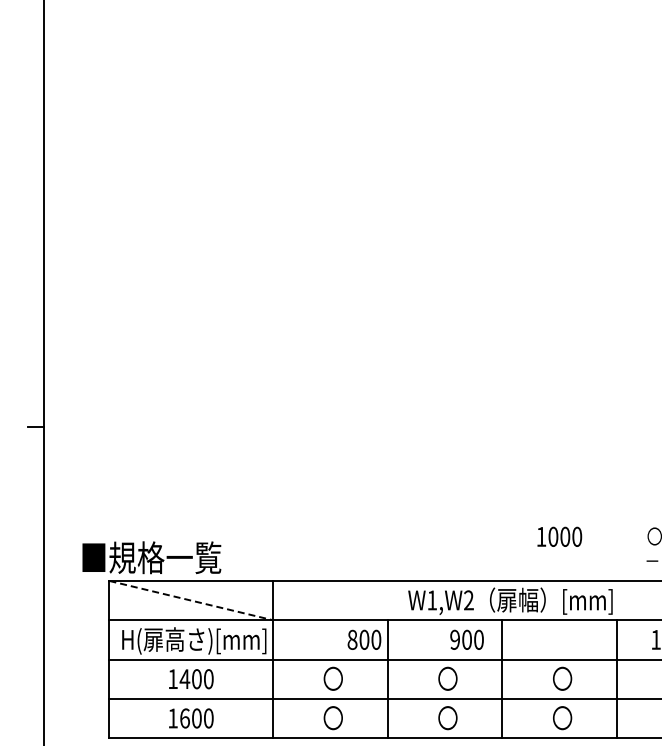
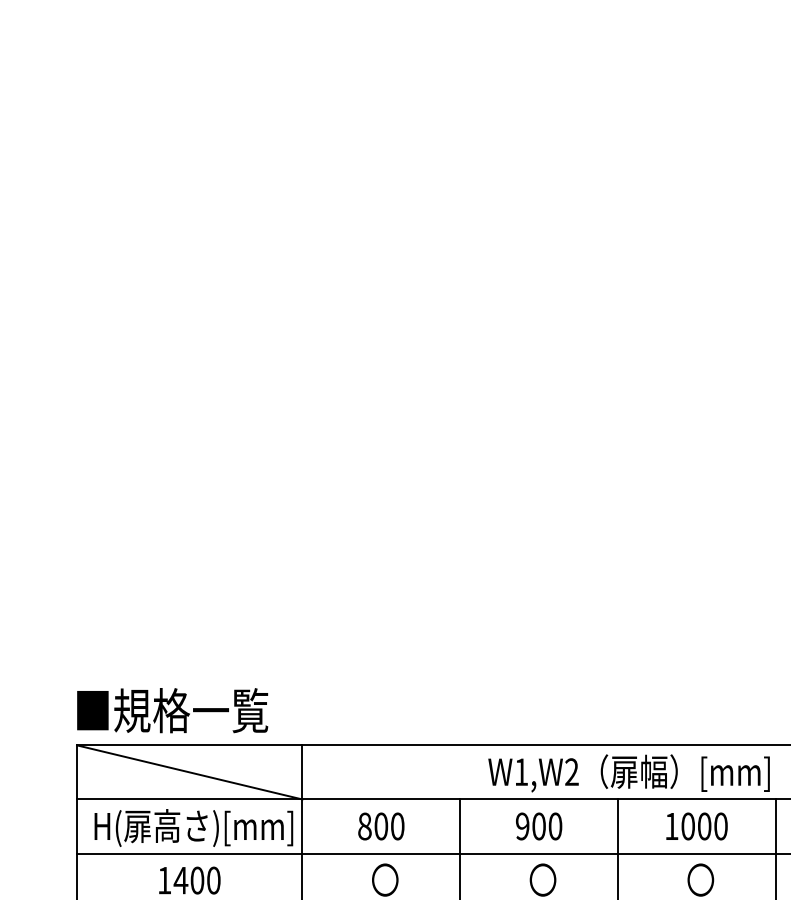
text: (559, 536) -> (696, 825), moved
text: (151, 557) -> (172, 710), moved
line: (191, 600) -> (190, 772), dashed -> solid
text: (364, 639) -> (381, 825), moved
text: (466, 639) -> (538, 825), moved

